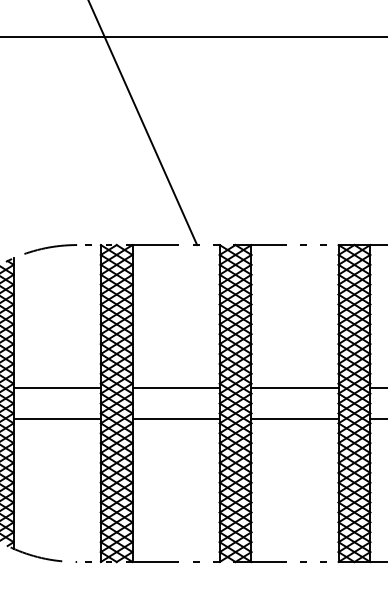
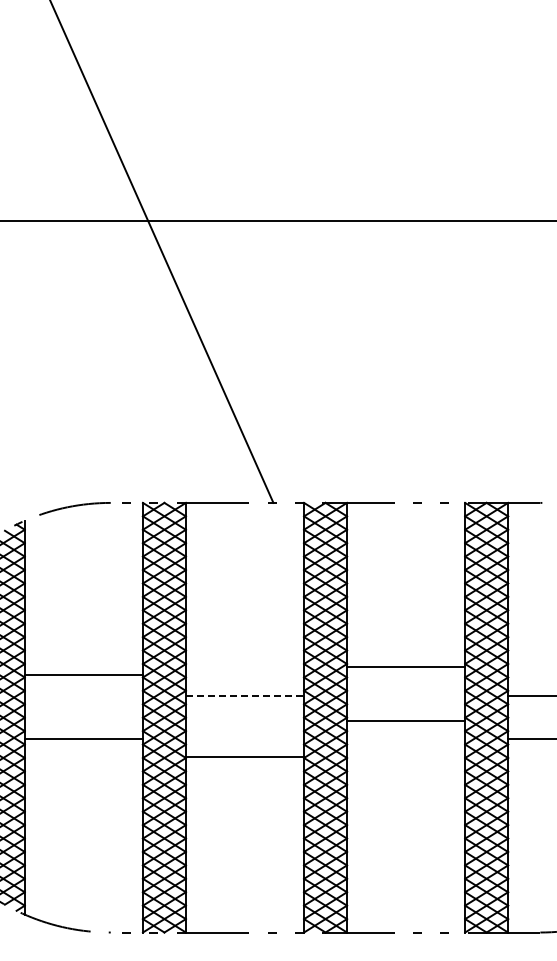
line: (57, 387) -> (83, 675), moved
line: (176, 387) -> (245, 696), solid -> dashed
line: (295, 387) -> (406, 667), moved
line: (175, 419) -> (244, 757), moved
line: (295, 419) -> (406, 721), moved

